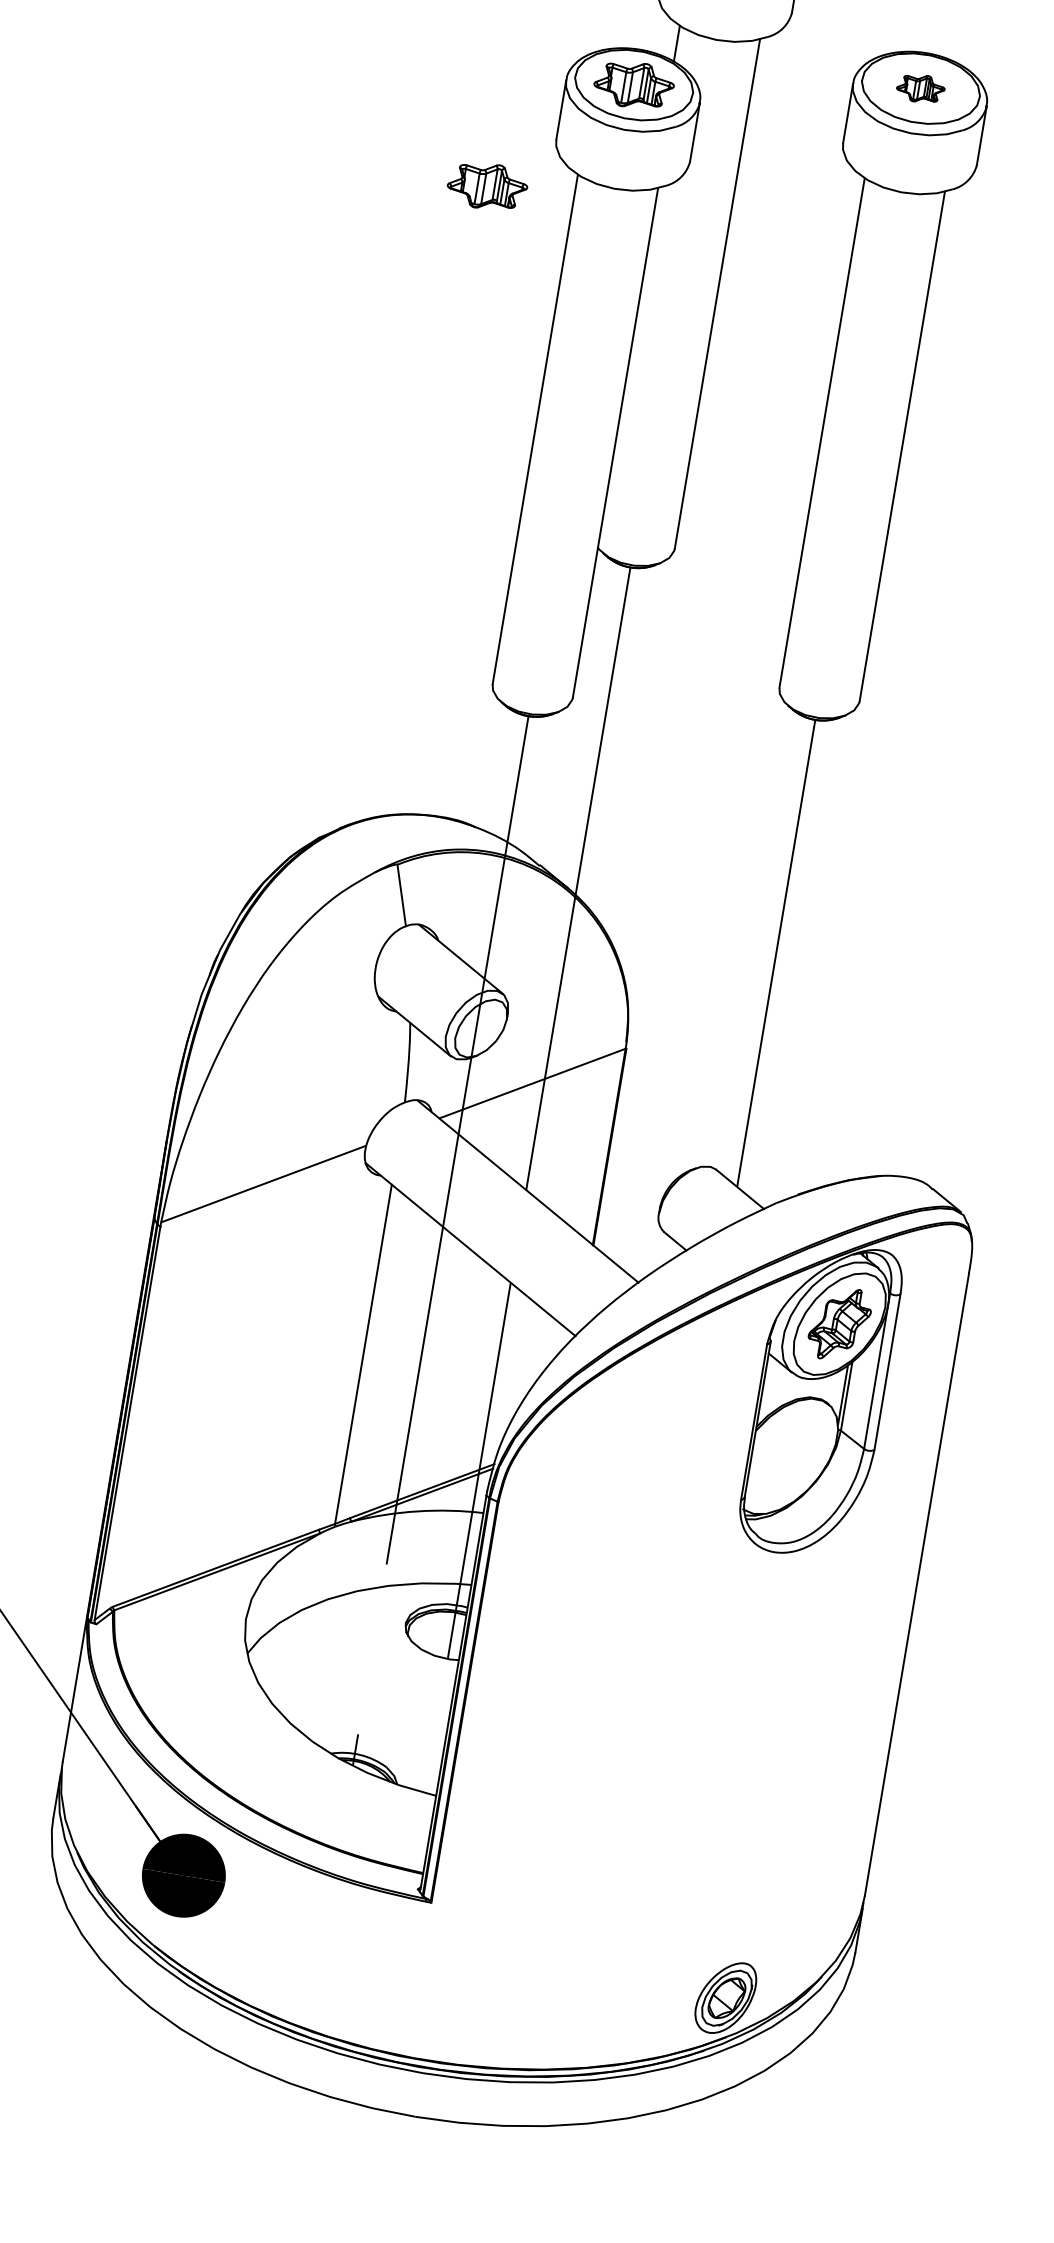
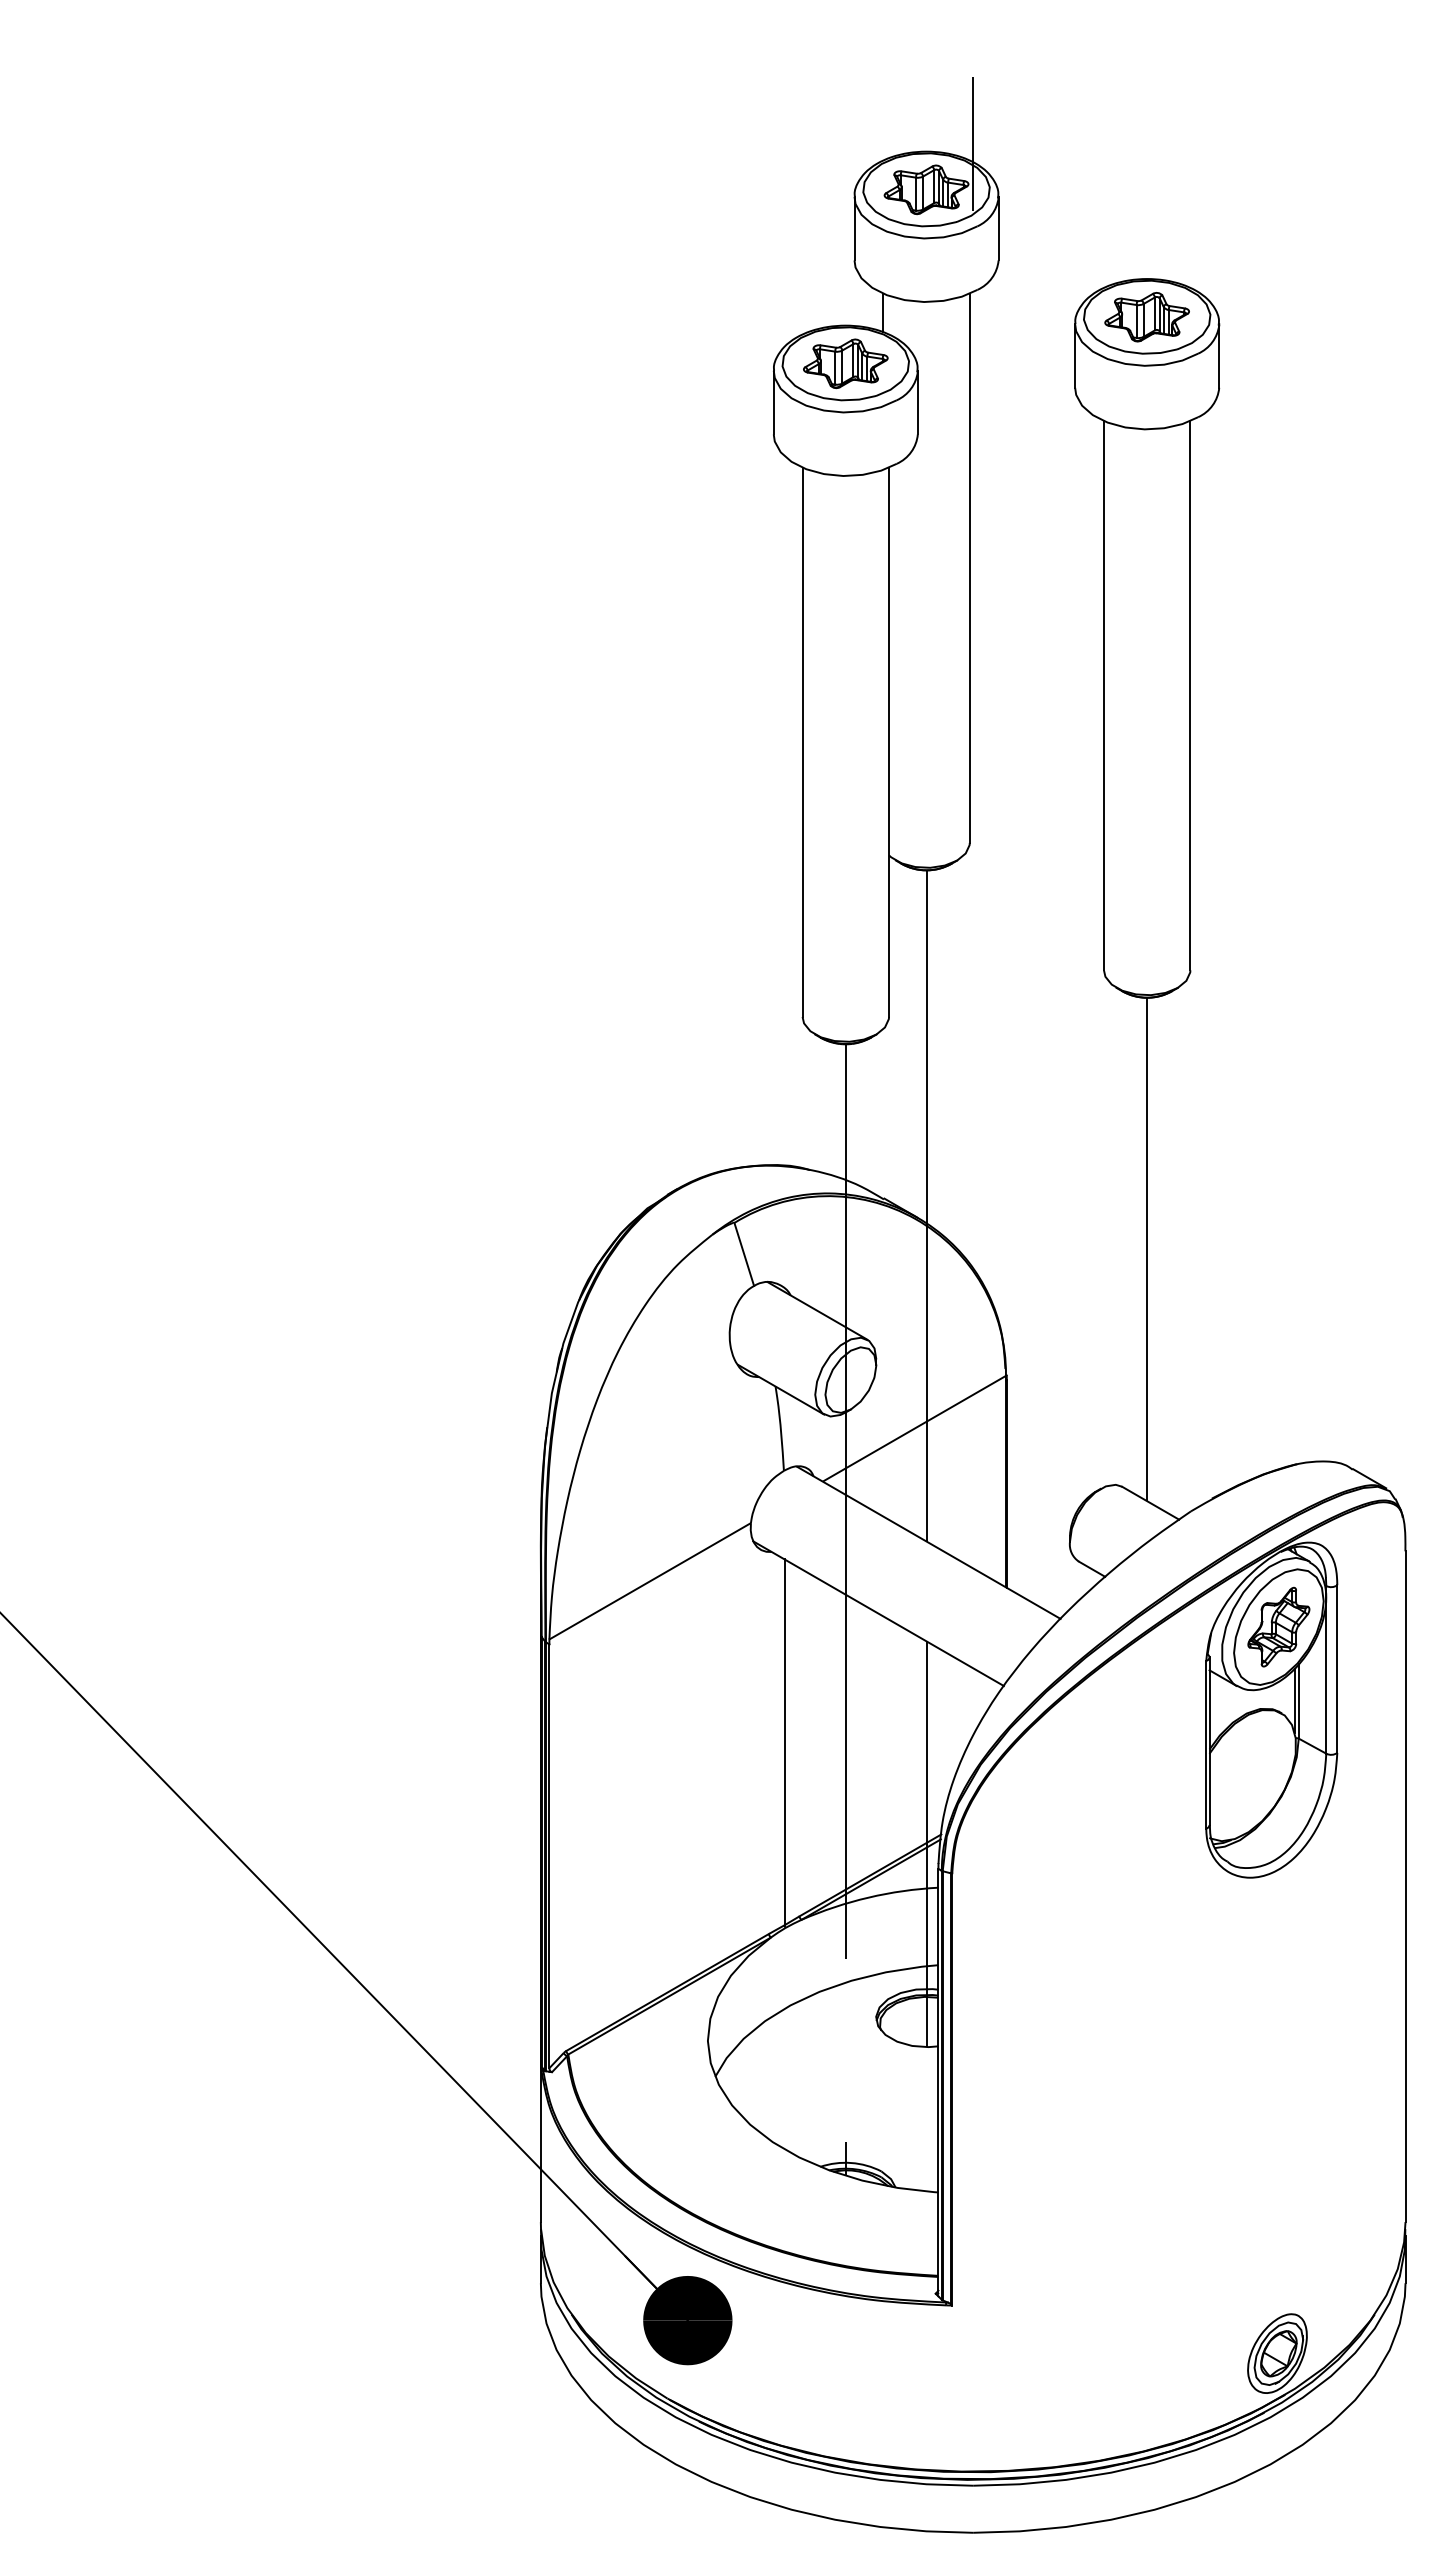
part: (920, 88) -> (1146, 317), size x1.67
part: (487, 186) -> (709, 495), removed

